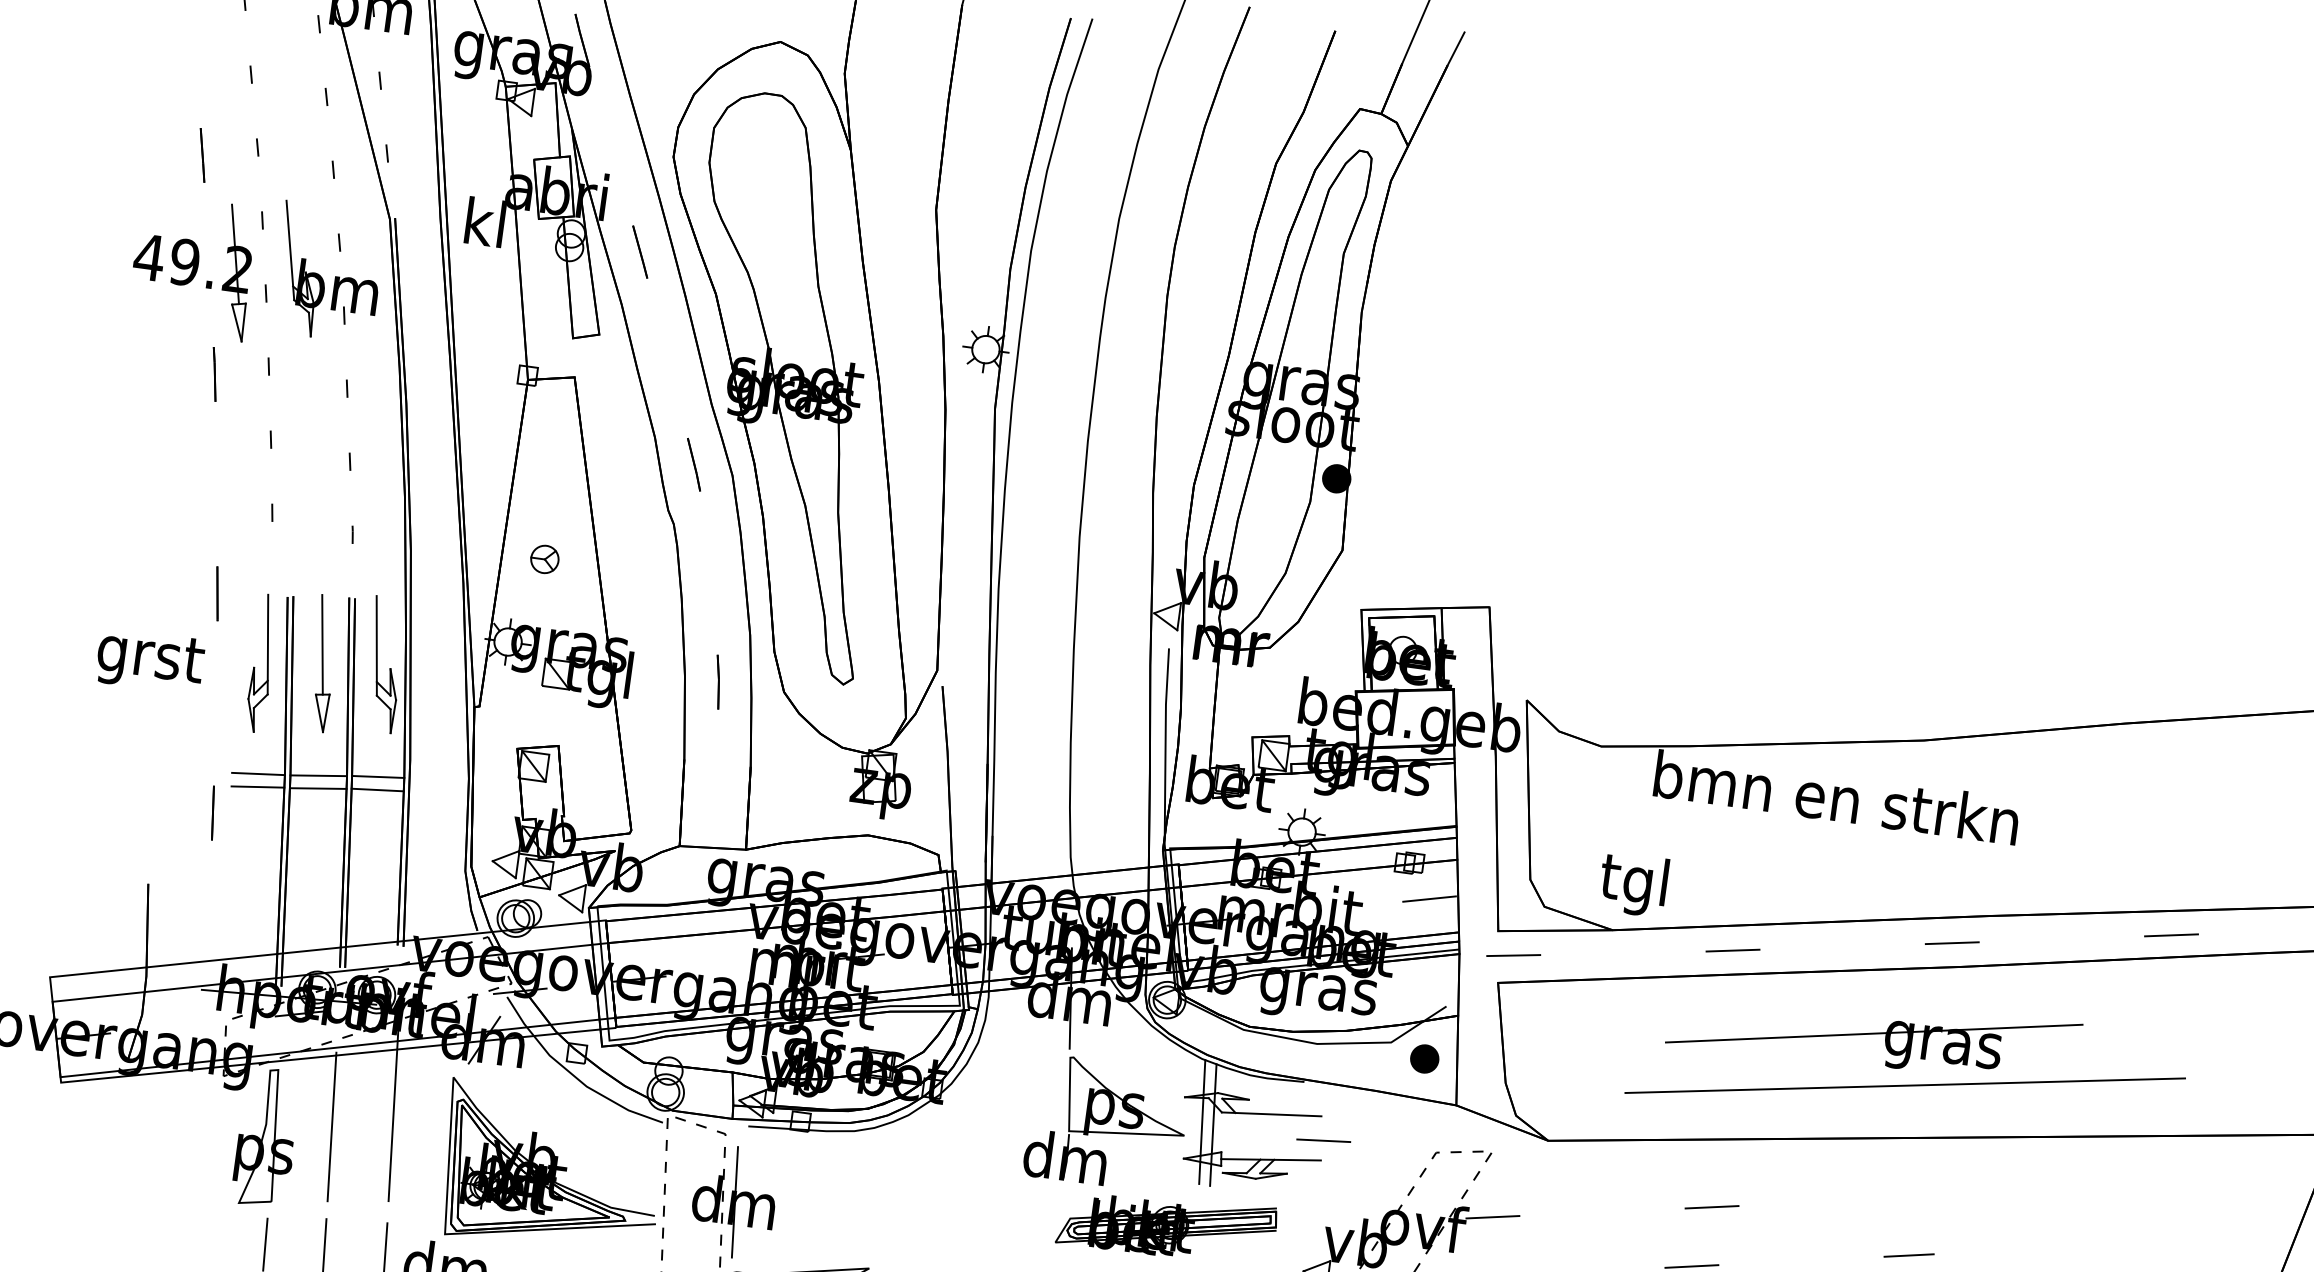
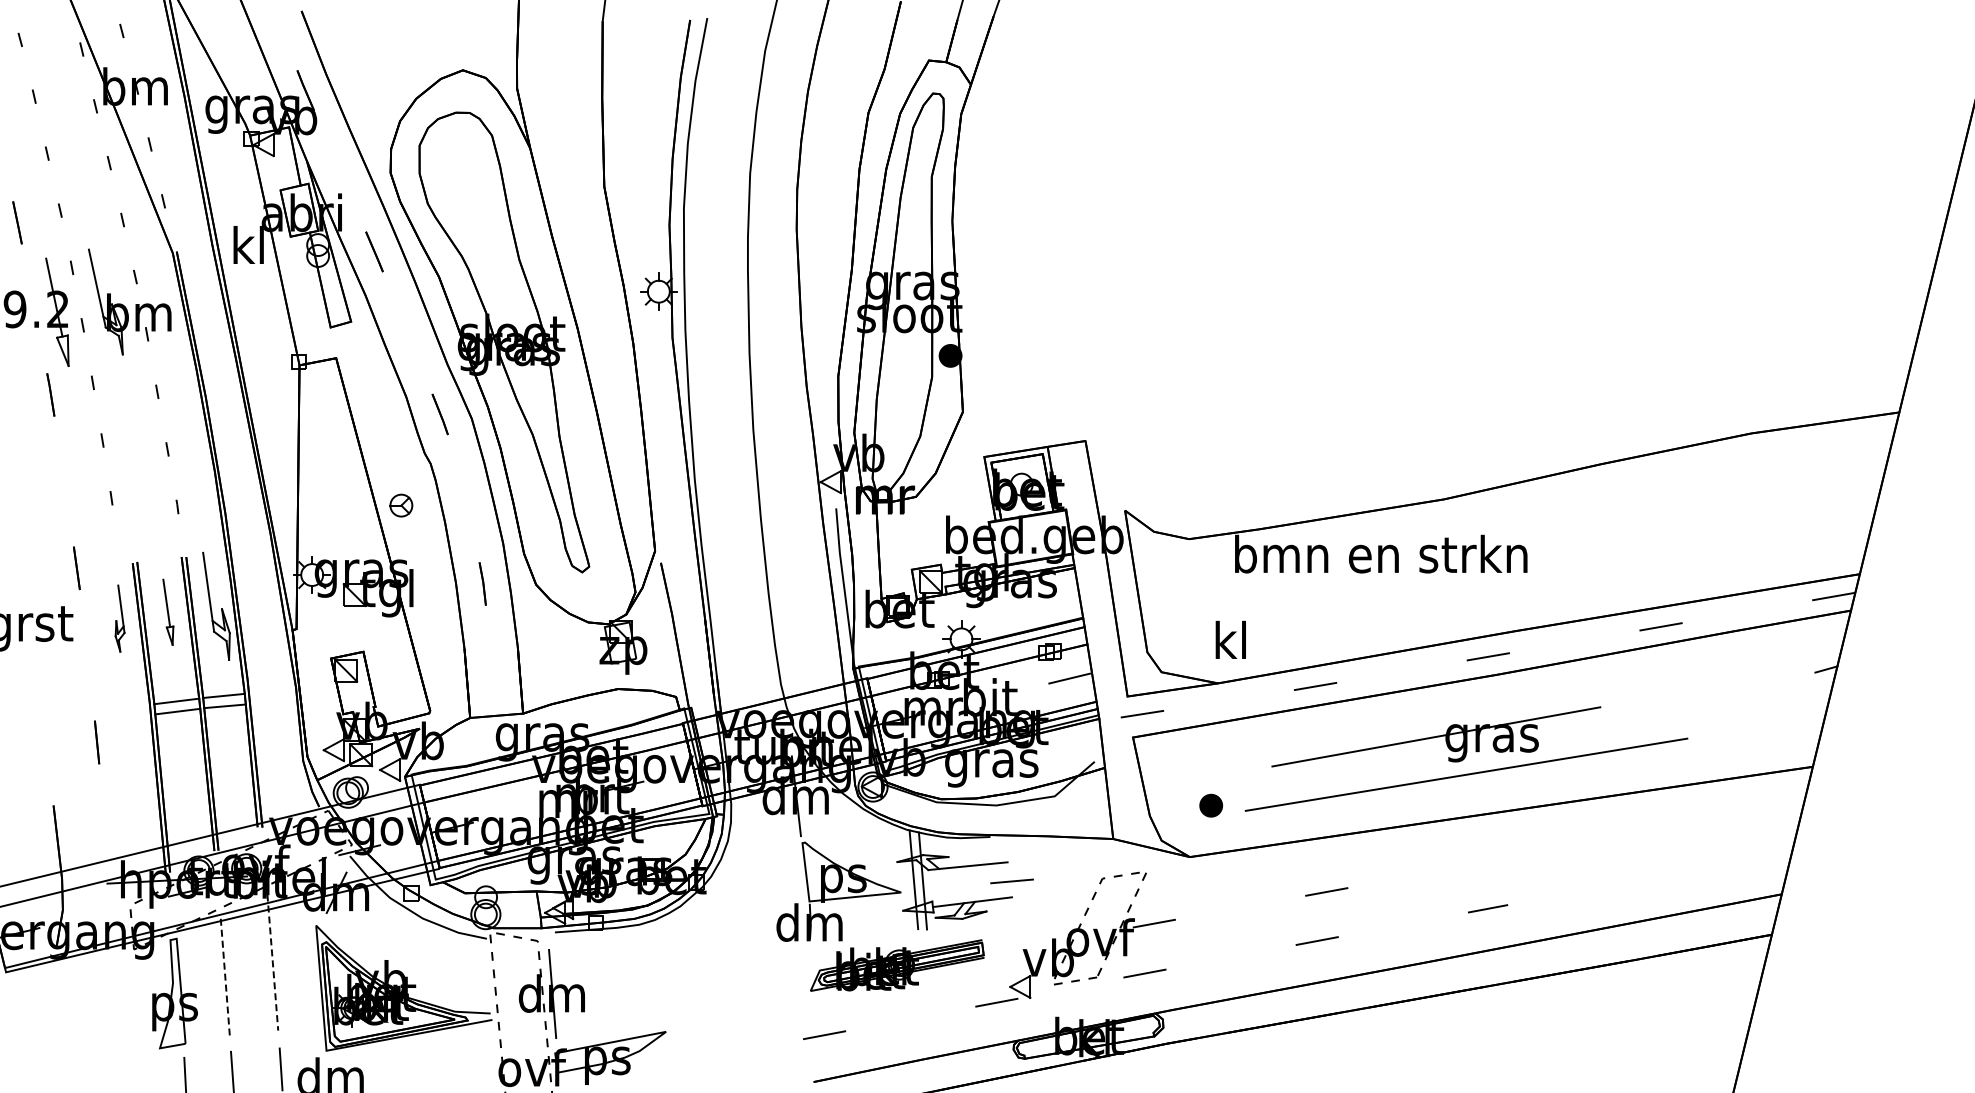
part: (545, 559) -> (401, 505), moved
part: (261, 663) -> (119, 618), size x0.6
part: (323, 664) -> (168, 612), size x0.6
line: (258, 773) -> (128, 706), removed
line: (257, 786) -> (129, 716), removed
text: (1633, 883) -> (1229, 644), tgl -> kl
part: (1425, 1058) -> (1211, 805), moved
line: (392, 1116) -> (272, 963), solid -> dashed
line: (332, 1127) -> (225, 978), solid -> dashed

